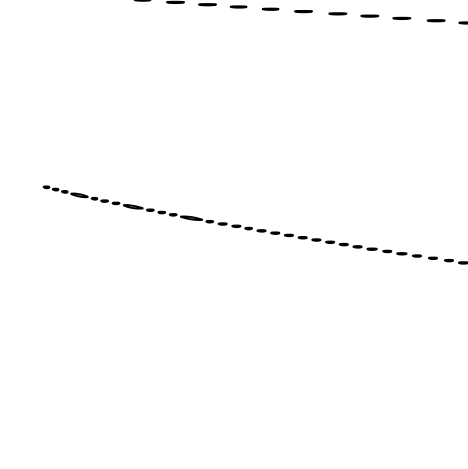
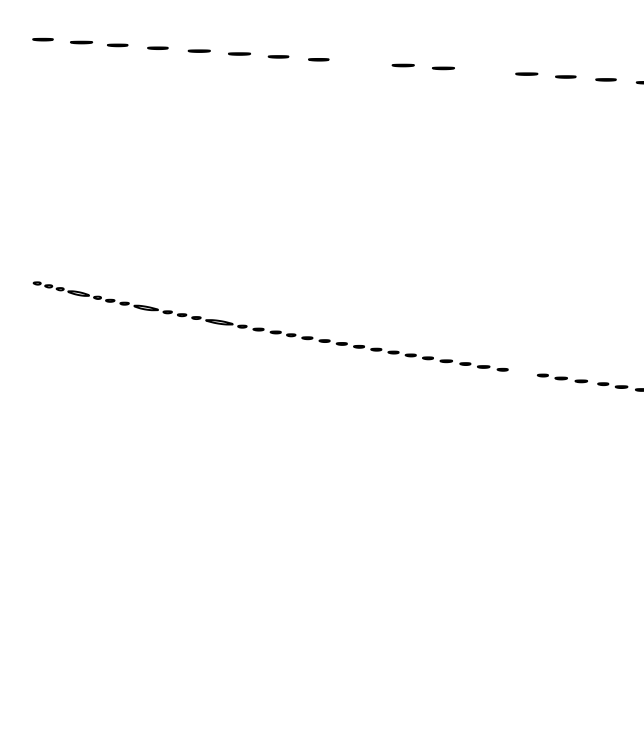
line: (302, 11) -> (359, 62), removed
line: (401, 17) -> (483, 70), removed
part: (432, 258) -> (522, 372), removed

